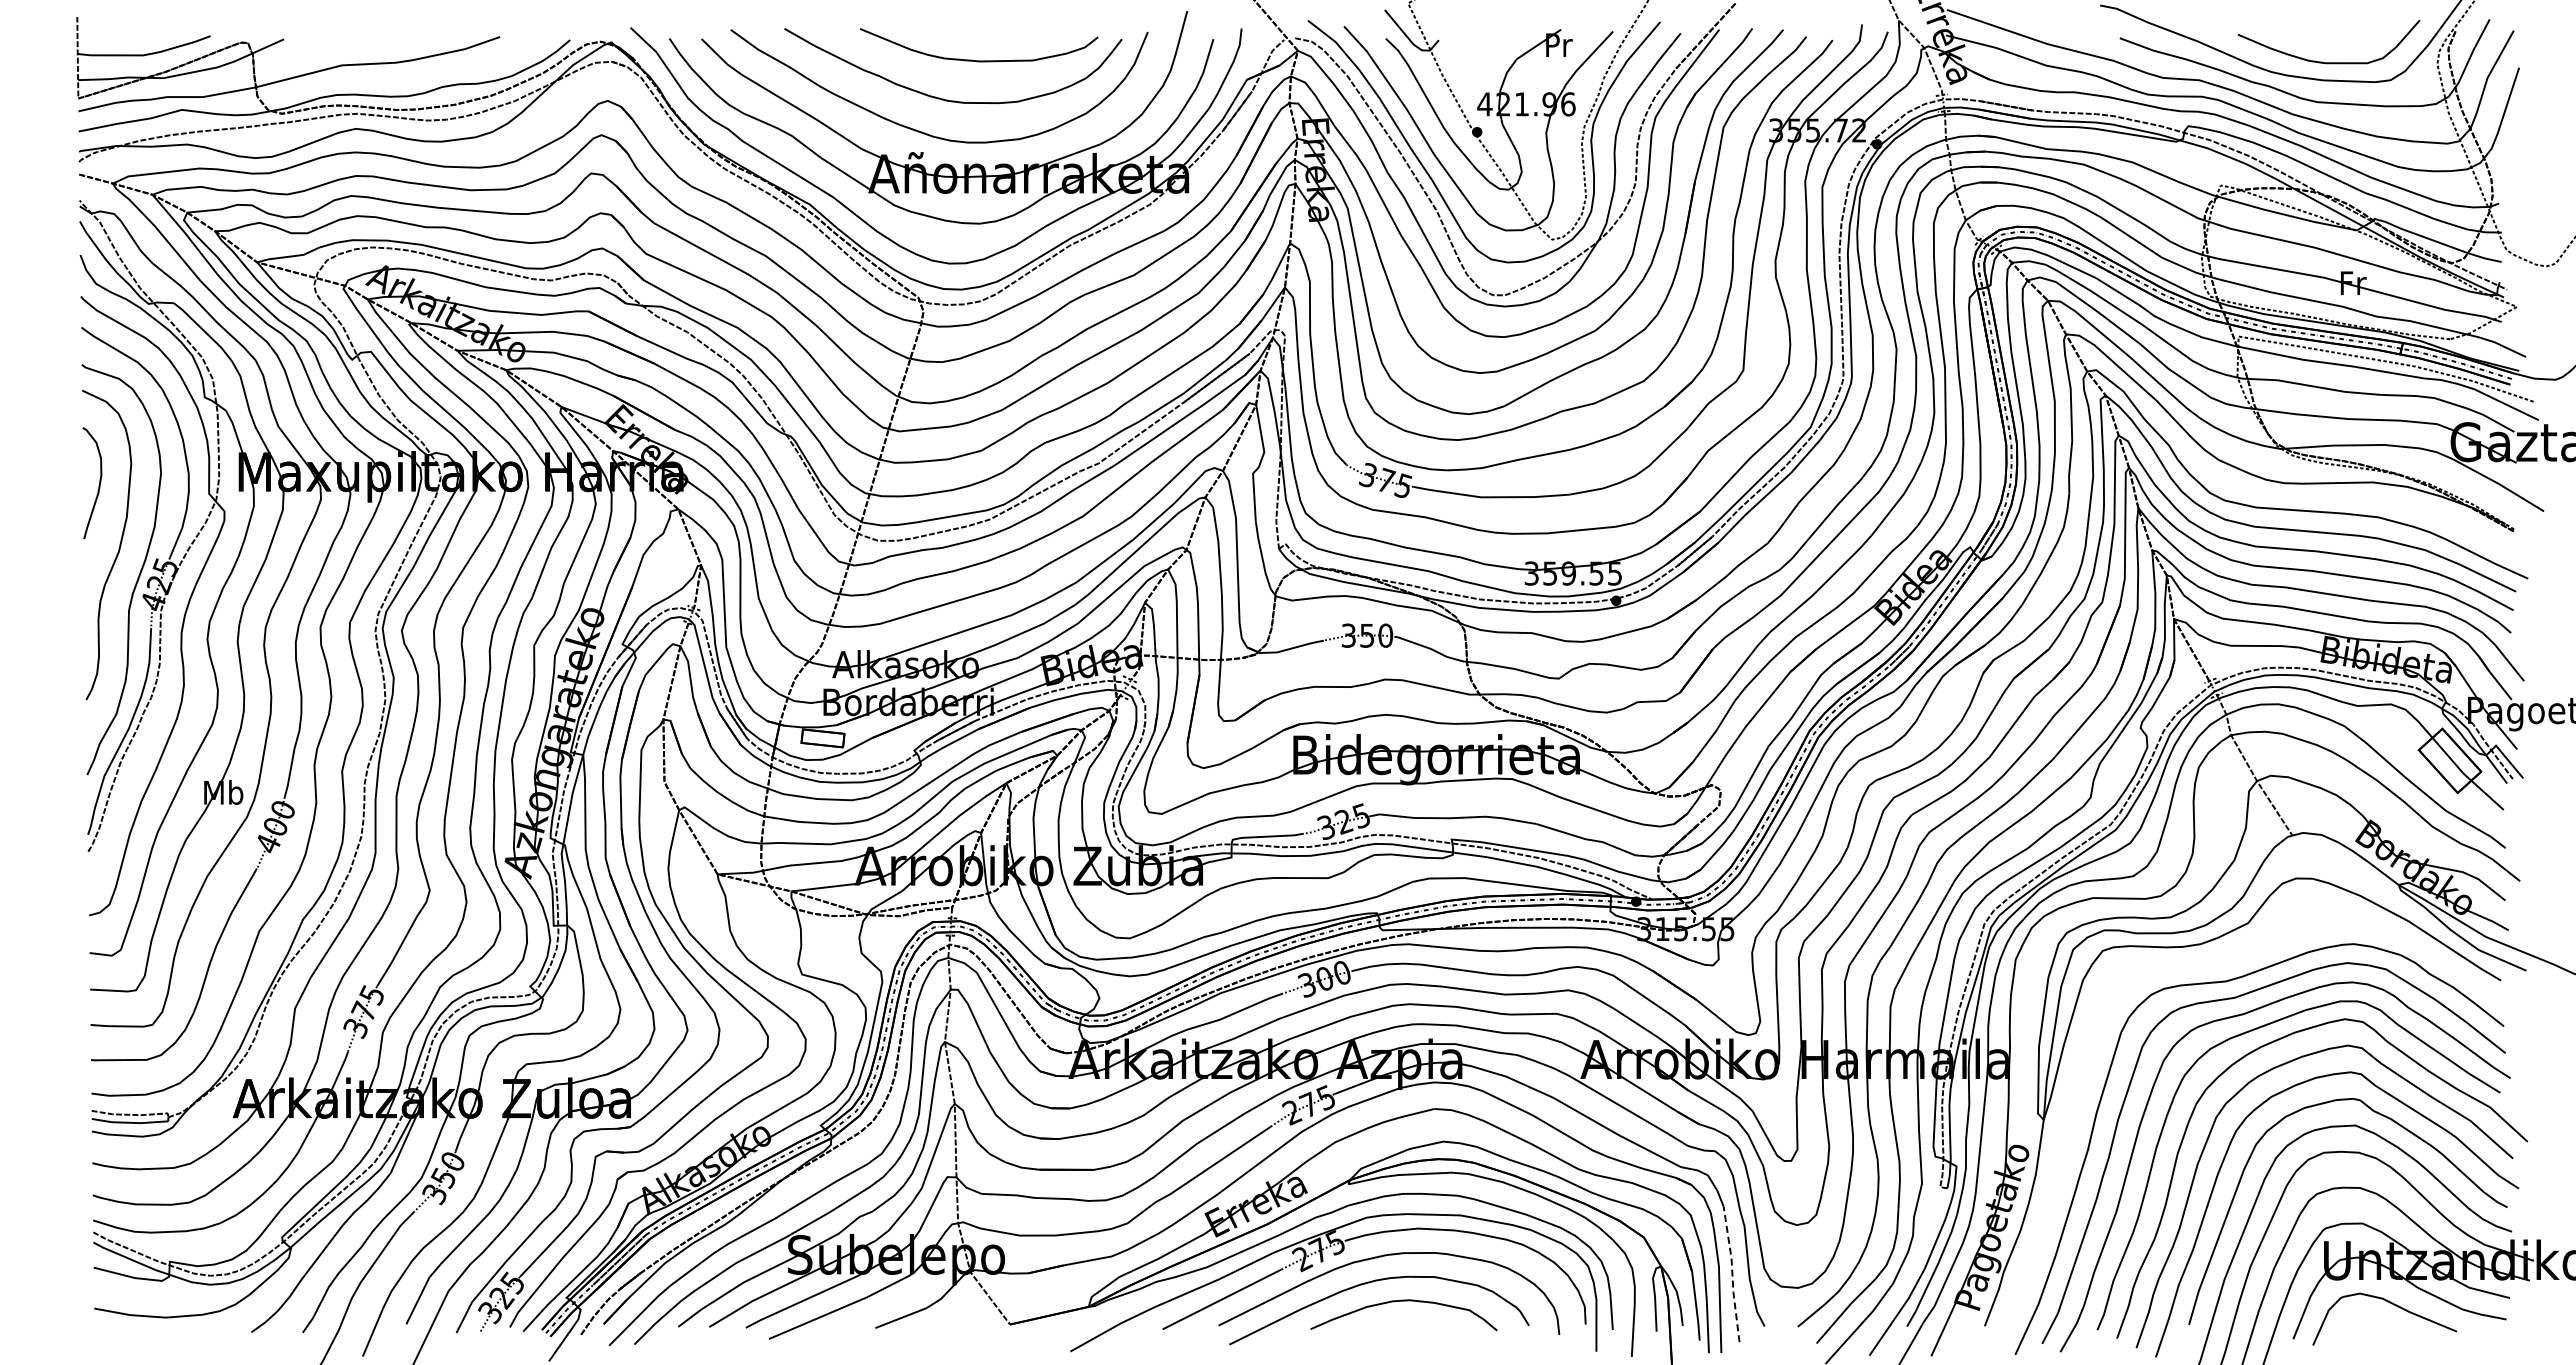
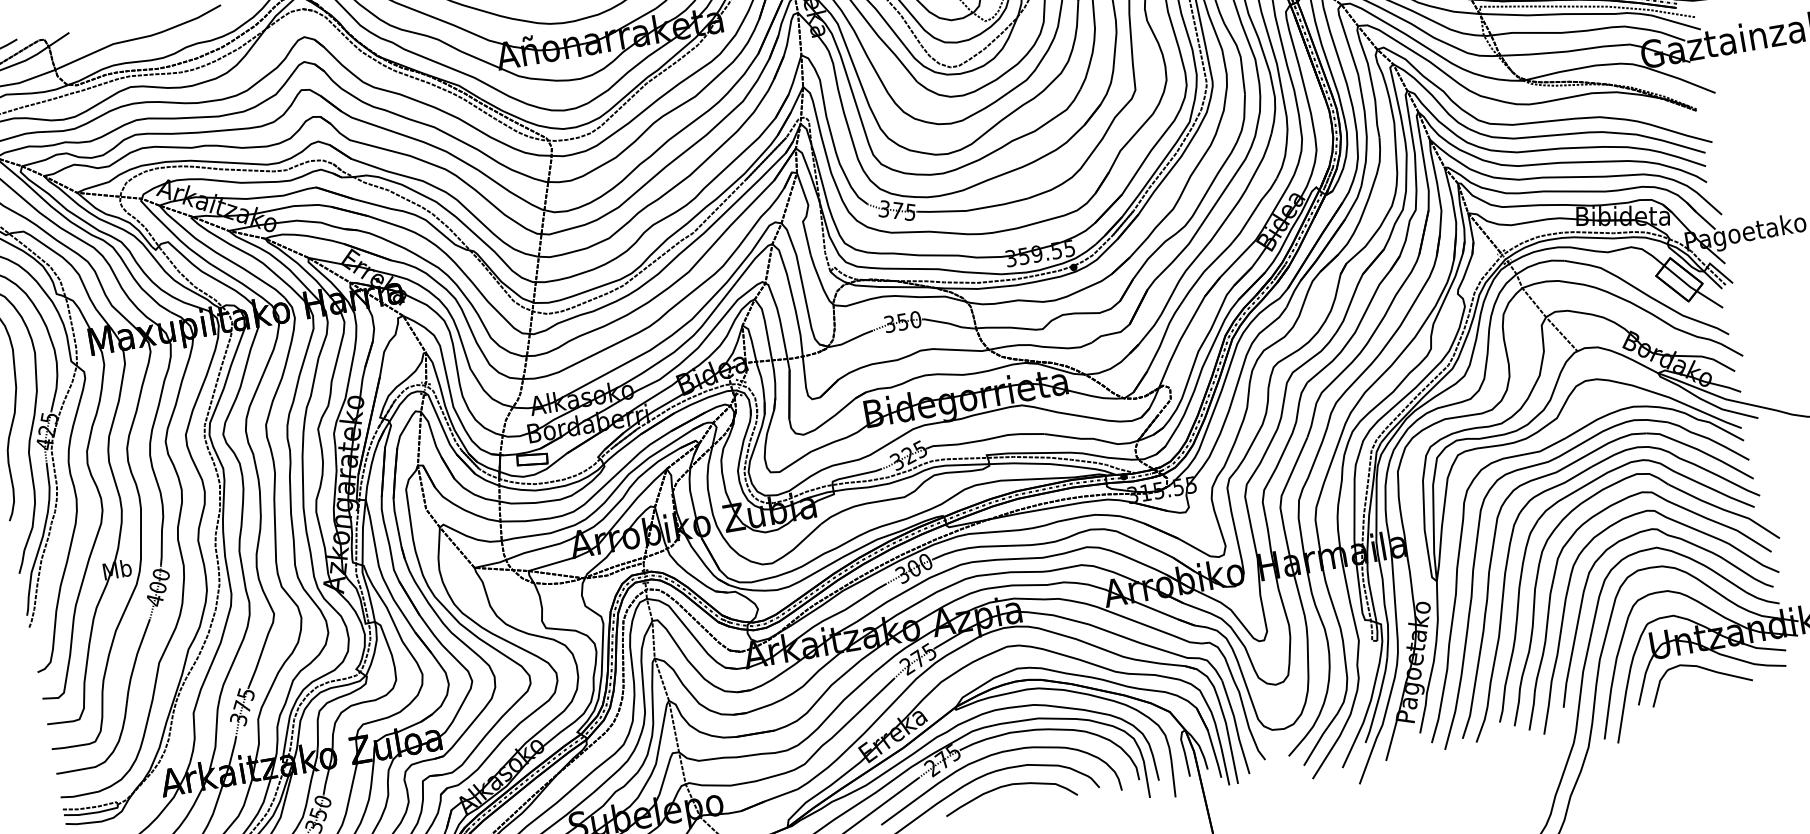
curve: (2219, 965) -> (1541, 451), added
line: (1732, 1274) -> (1236, 727), dashed -> solid

